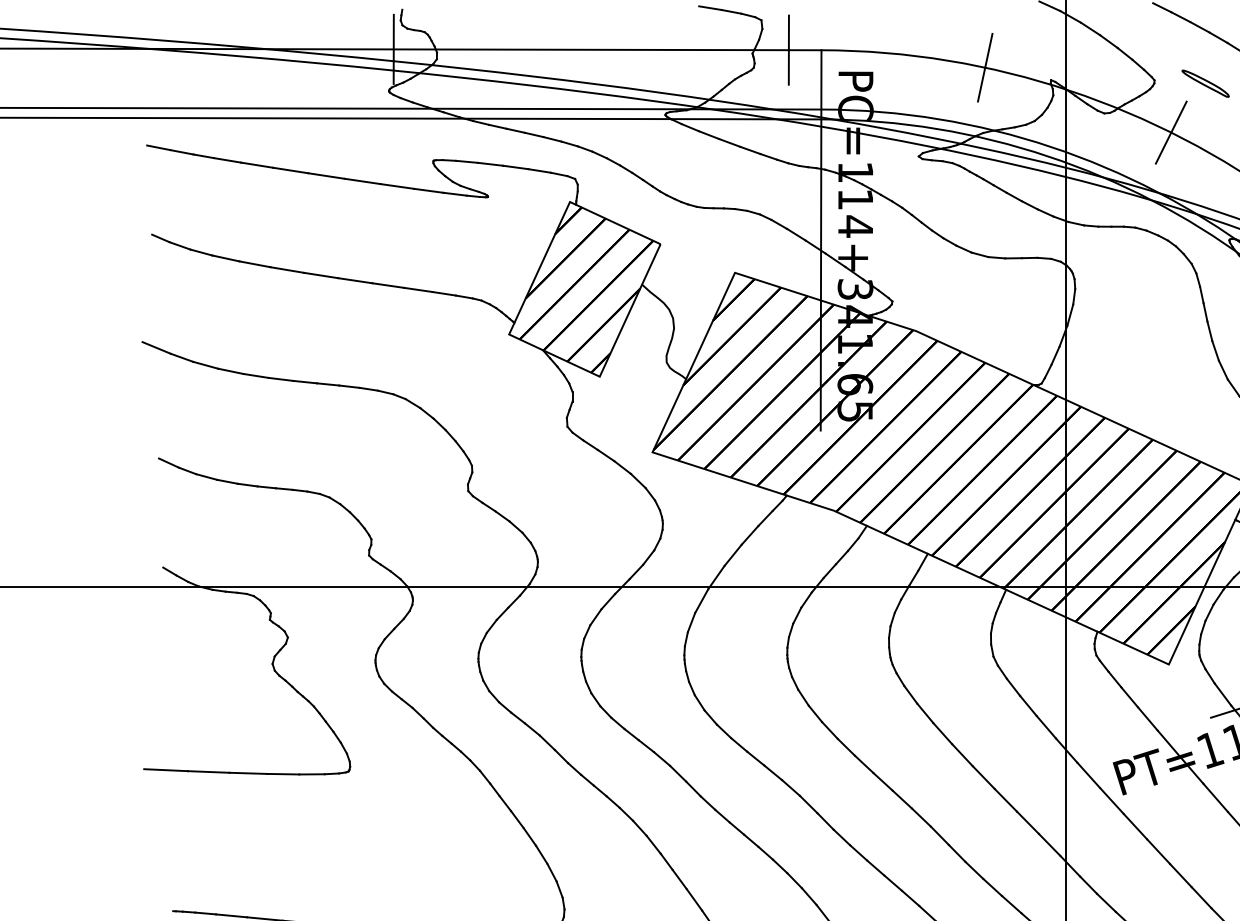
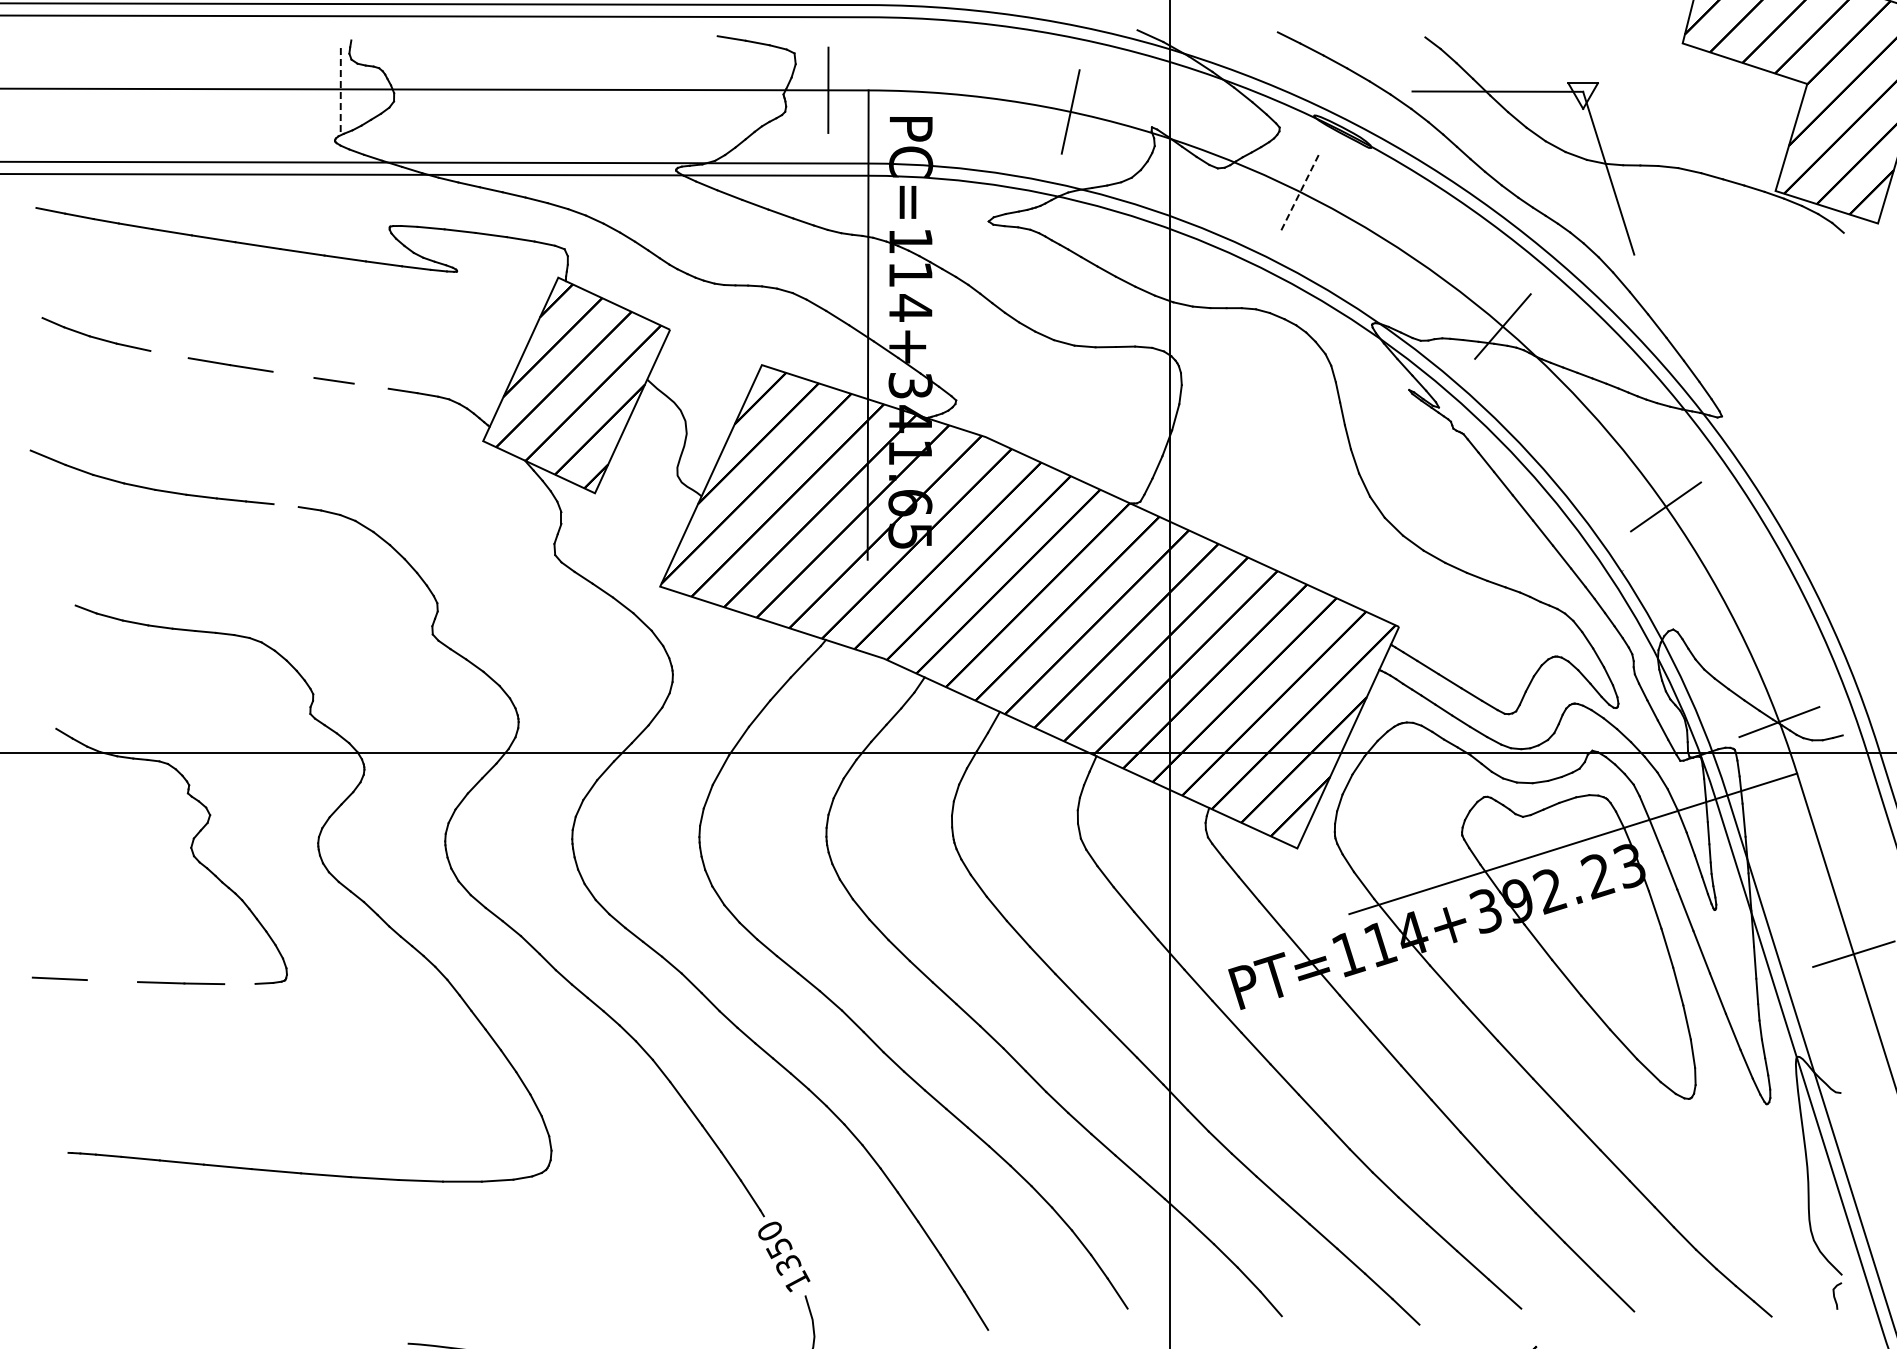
line: (393, 49) -> (340, 89), solid -> dashed
line: (1171, 132) -> (1300, 192), solid -> dashed
line: (254, 264) -> (169, 354), removed
line: (355, 280) -> (293, 374), removed
line: (417, 289) -> (370, 385), removed
line: (348, 386) -> (285, 505), removed
line: (169, 462) -> (63, 599), removed
line: (208, 772) -> (112, 981), removed
line: (311, 773) -> (239, 983), removed

